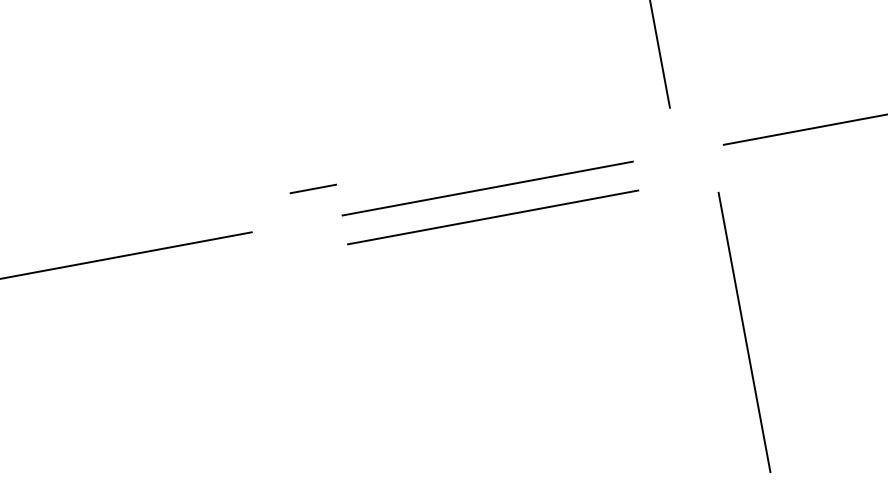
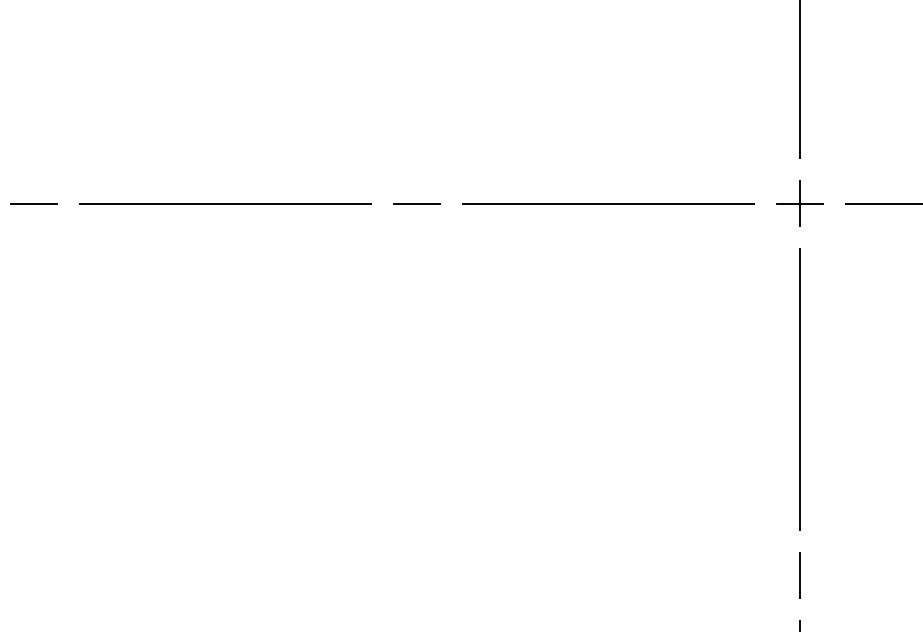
part: (677, 153) -> (799, 203), added
line: (312, 189) -> (416, 203), moved
line: (493, 217) -> (608, 232), removed
line: (743, 332) -> (799, 389), moved

